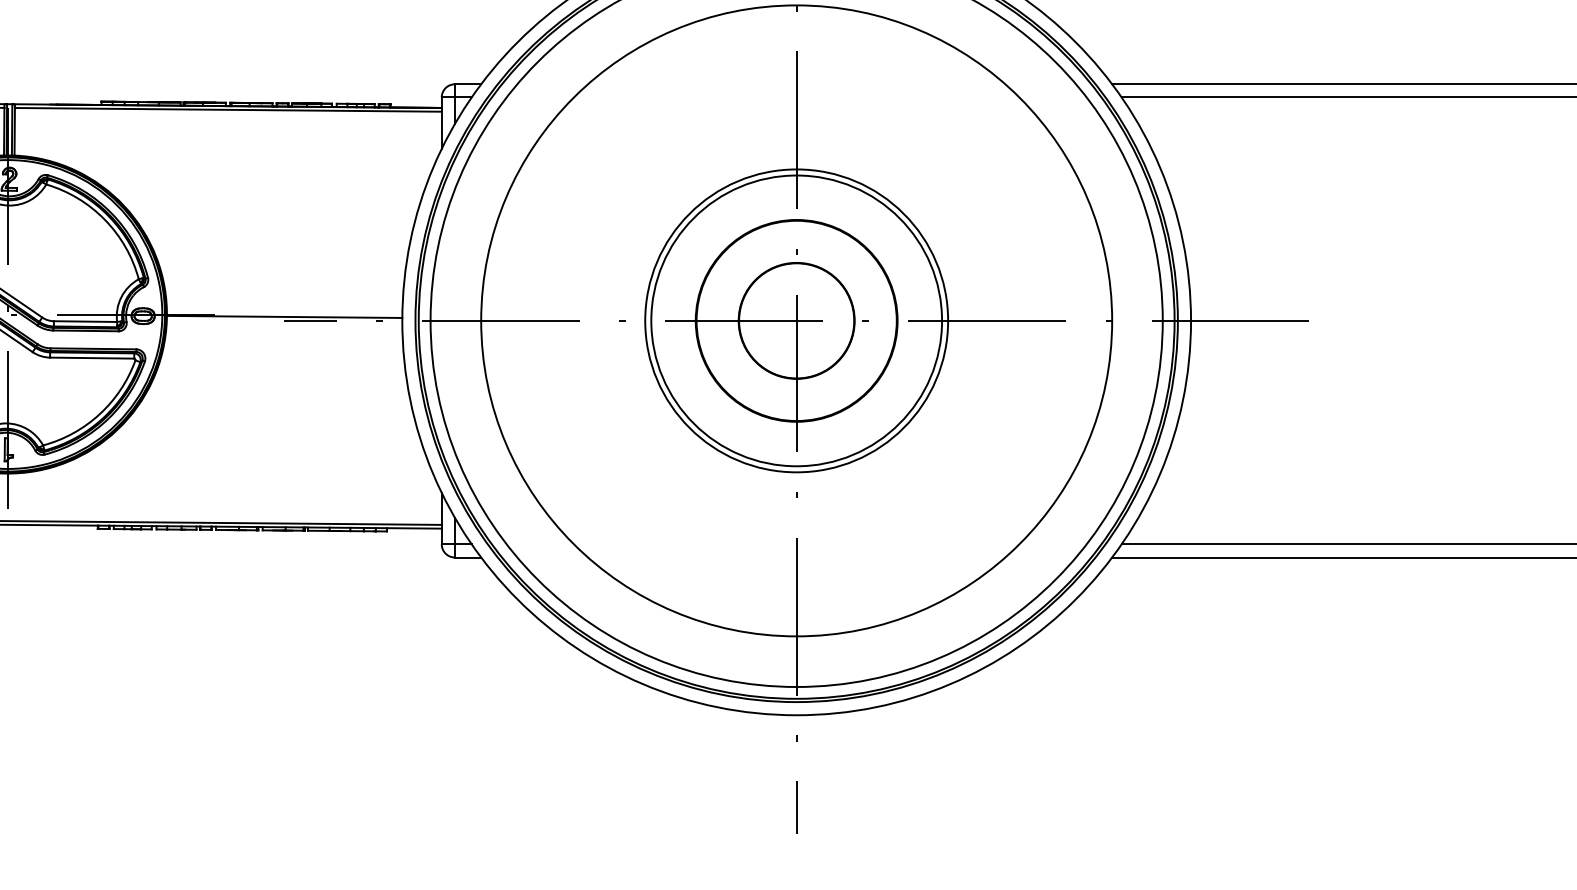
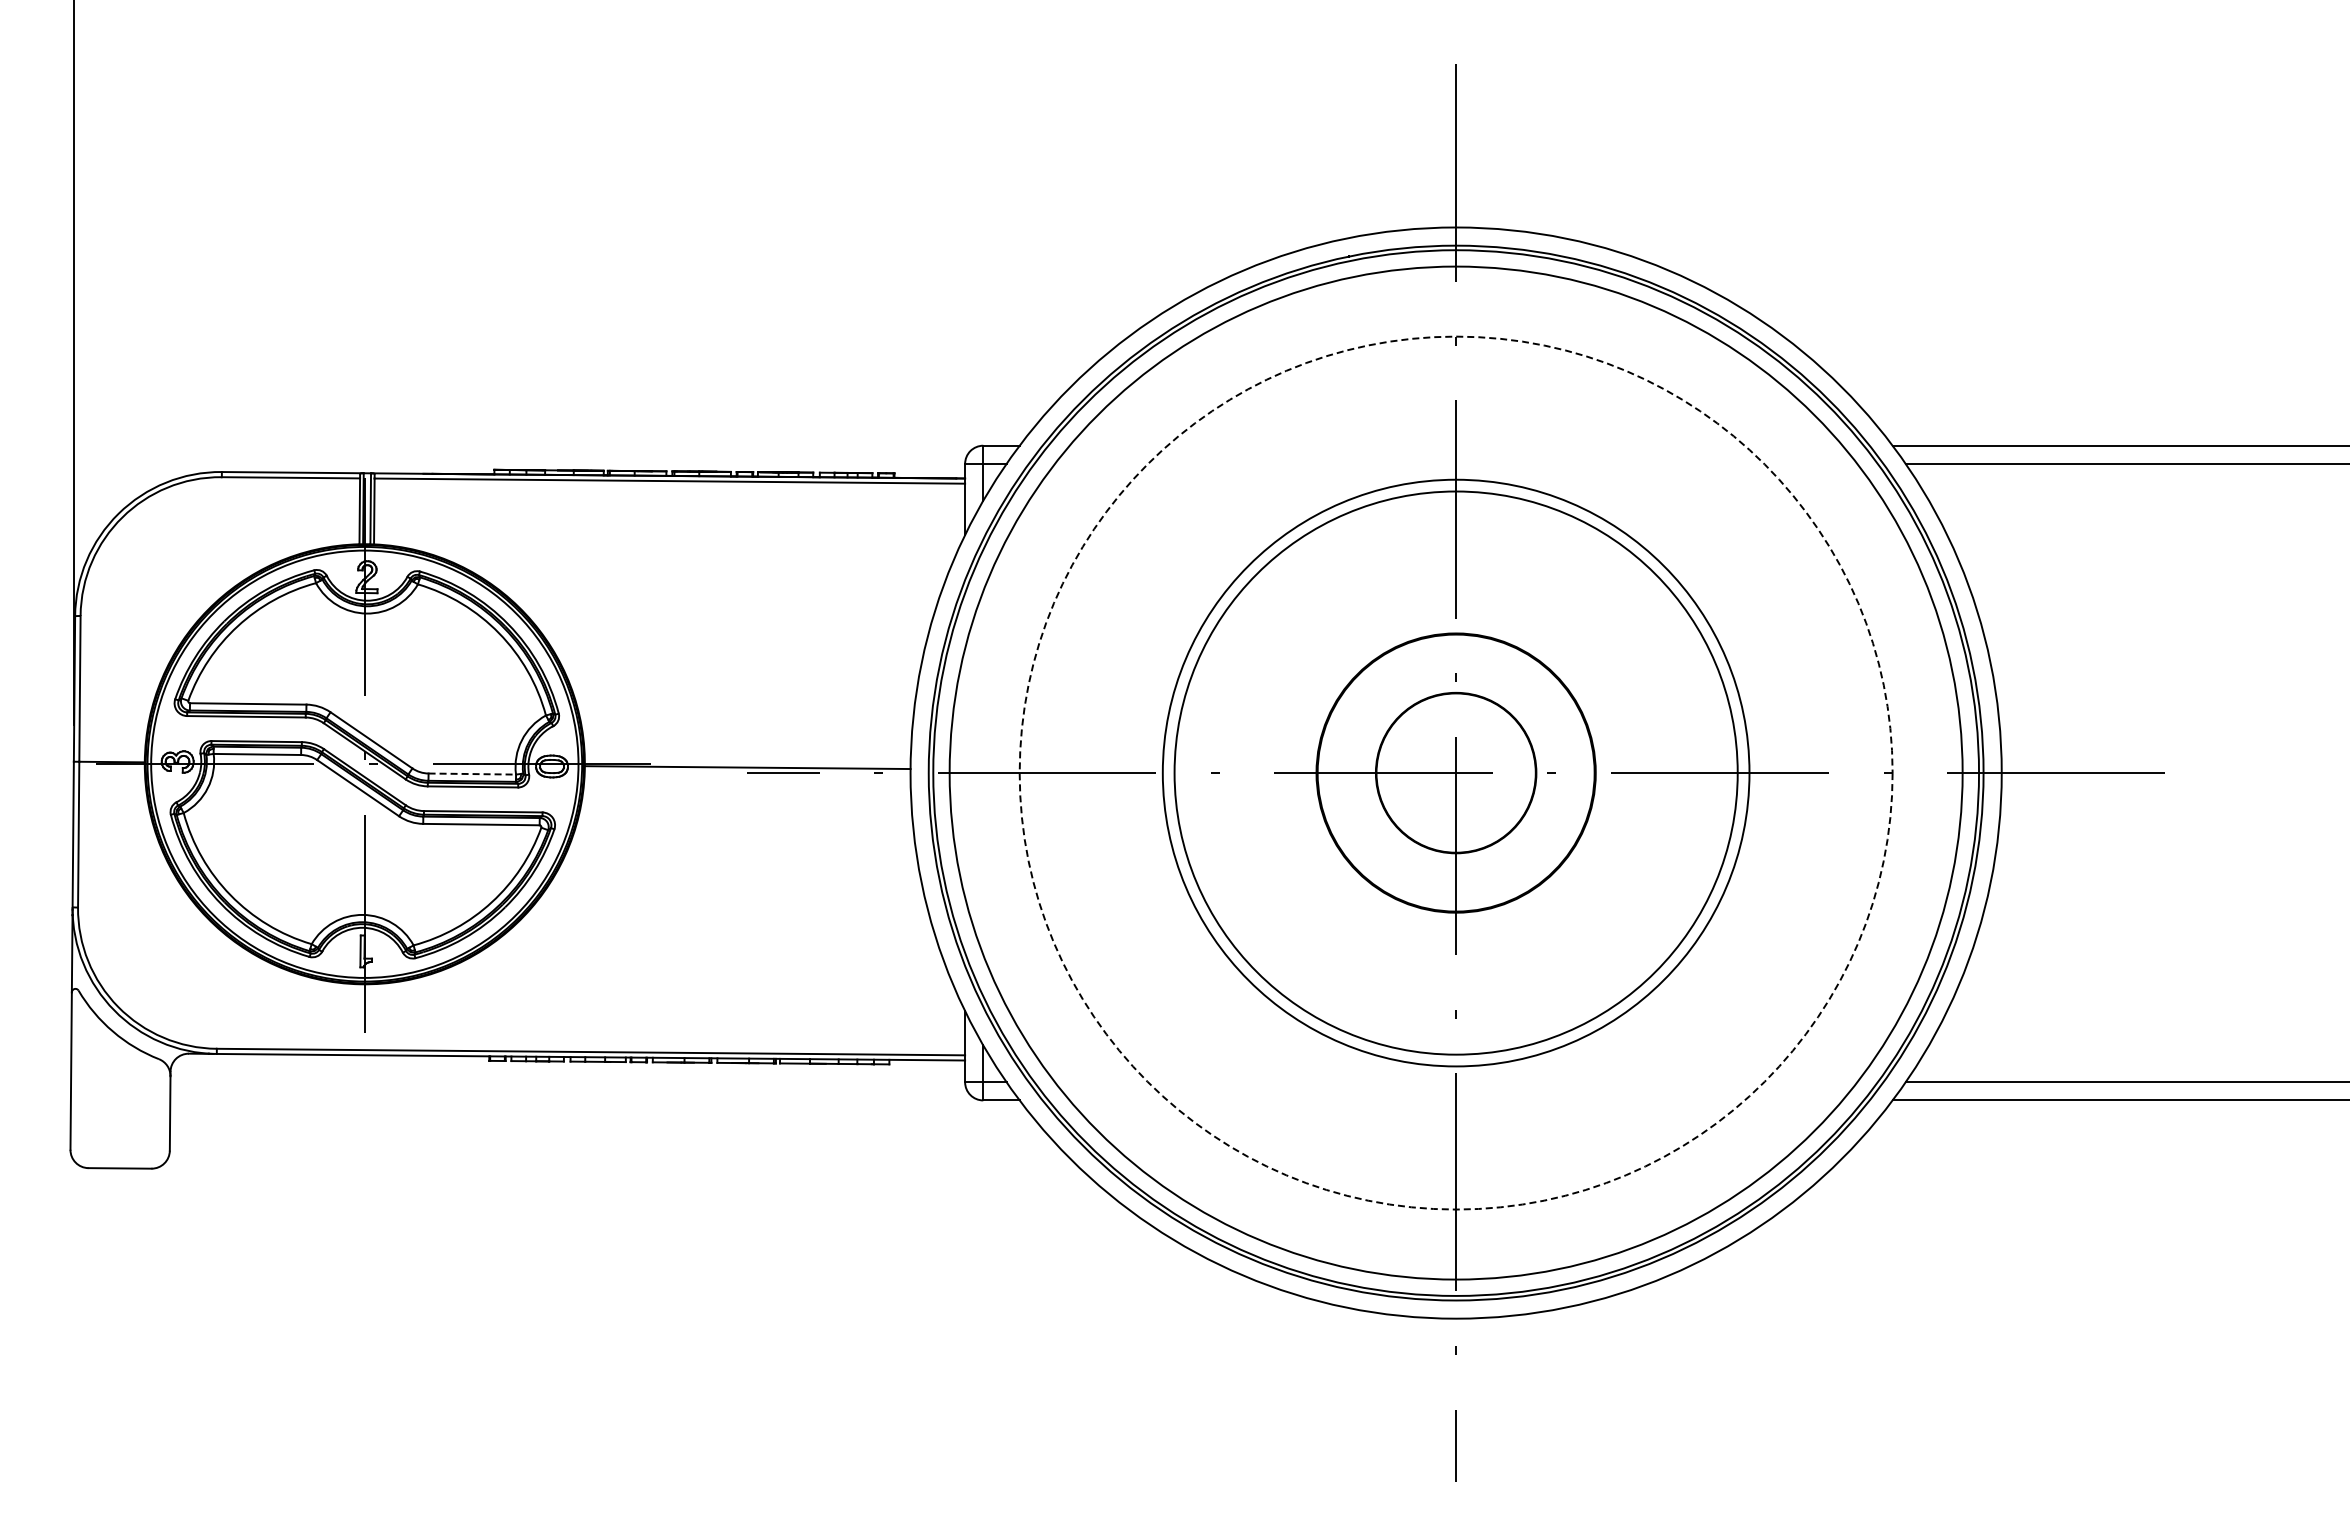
circle: (796, 320) -> (1455, 772), size x1.4
circle: (796, 320) -> (1455, 772), solid -> dashed
circle: (796, 320) -> (1456, 772), size x1.4
line: (85, 321) -> (472, 774), solid -> dashed

